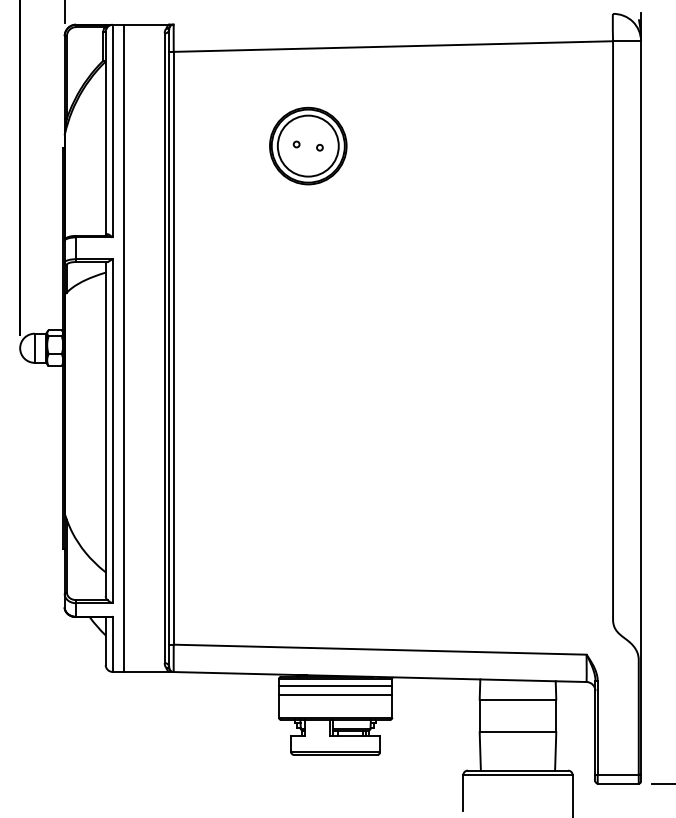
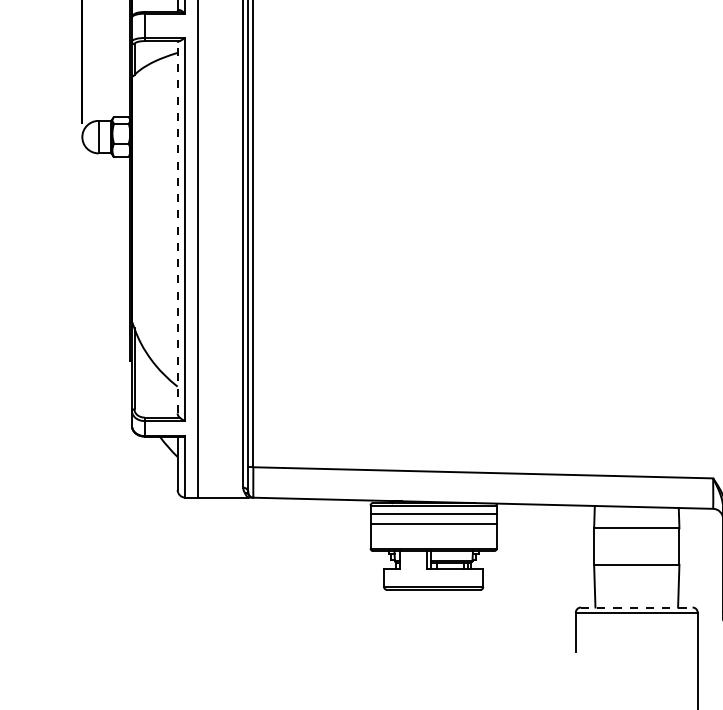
line: (105, 429) -> (177, 227), solid -> dashed
line: (518, 770) -> (637, 607), solid -> dashed

